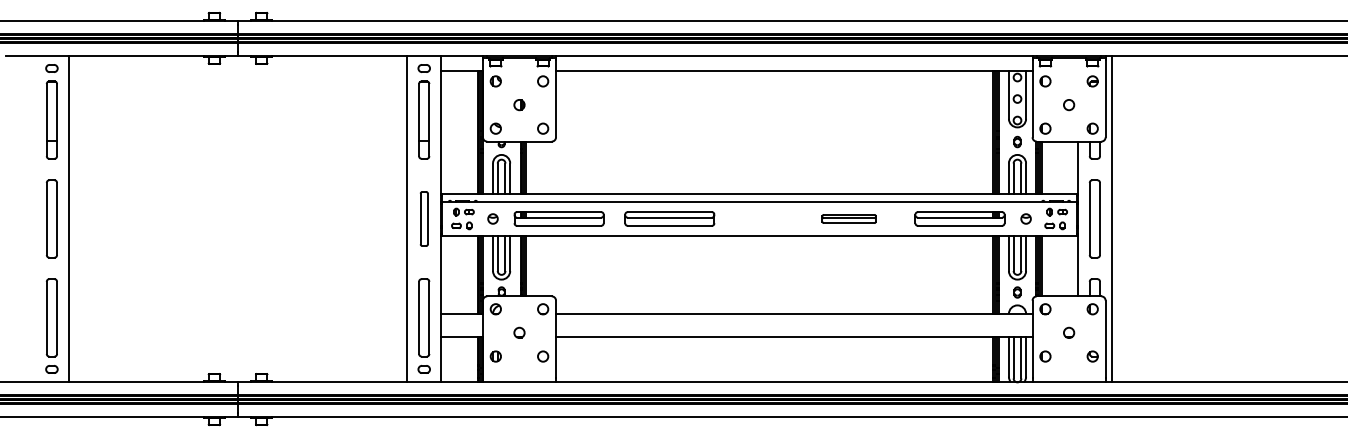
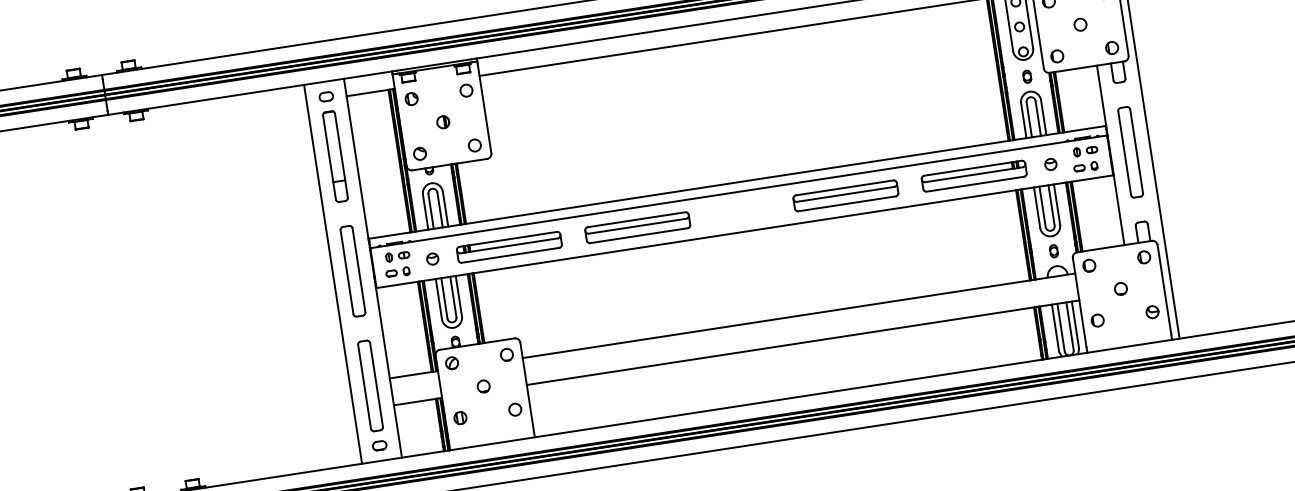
part: (424, 218) -> (353, 270), size x1.43
part: (848, 218) -> (844, 195), size x1.67

